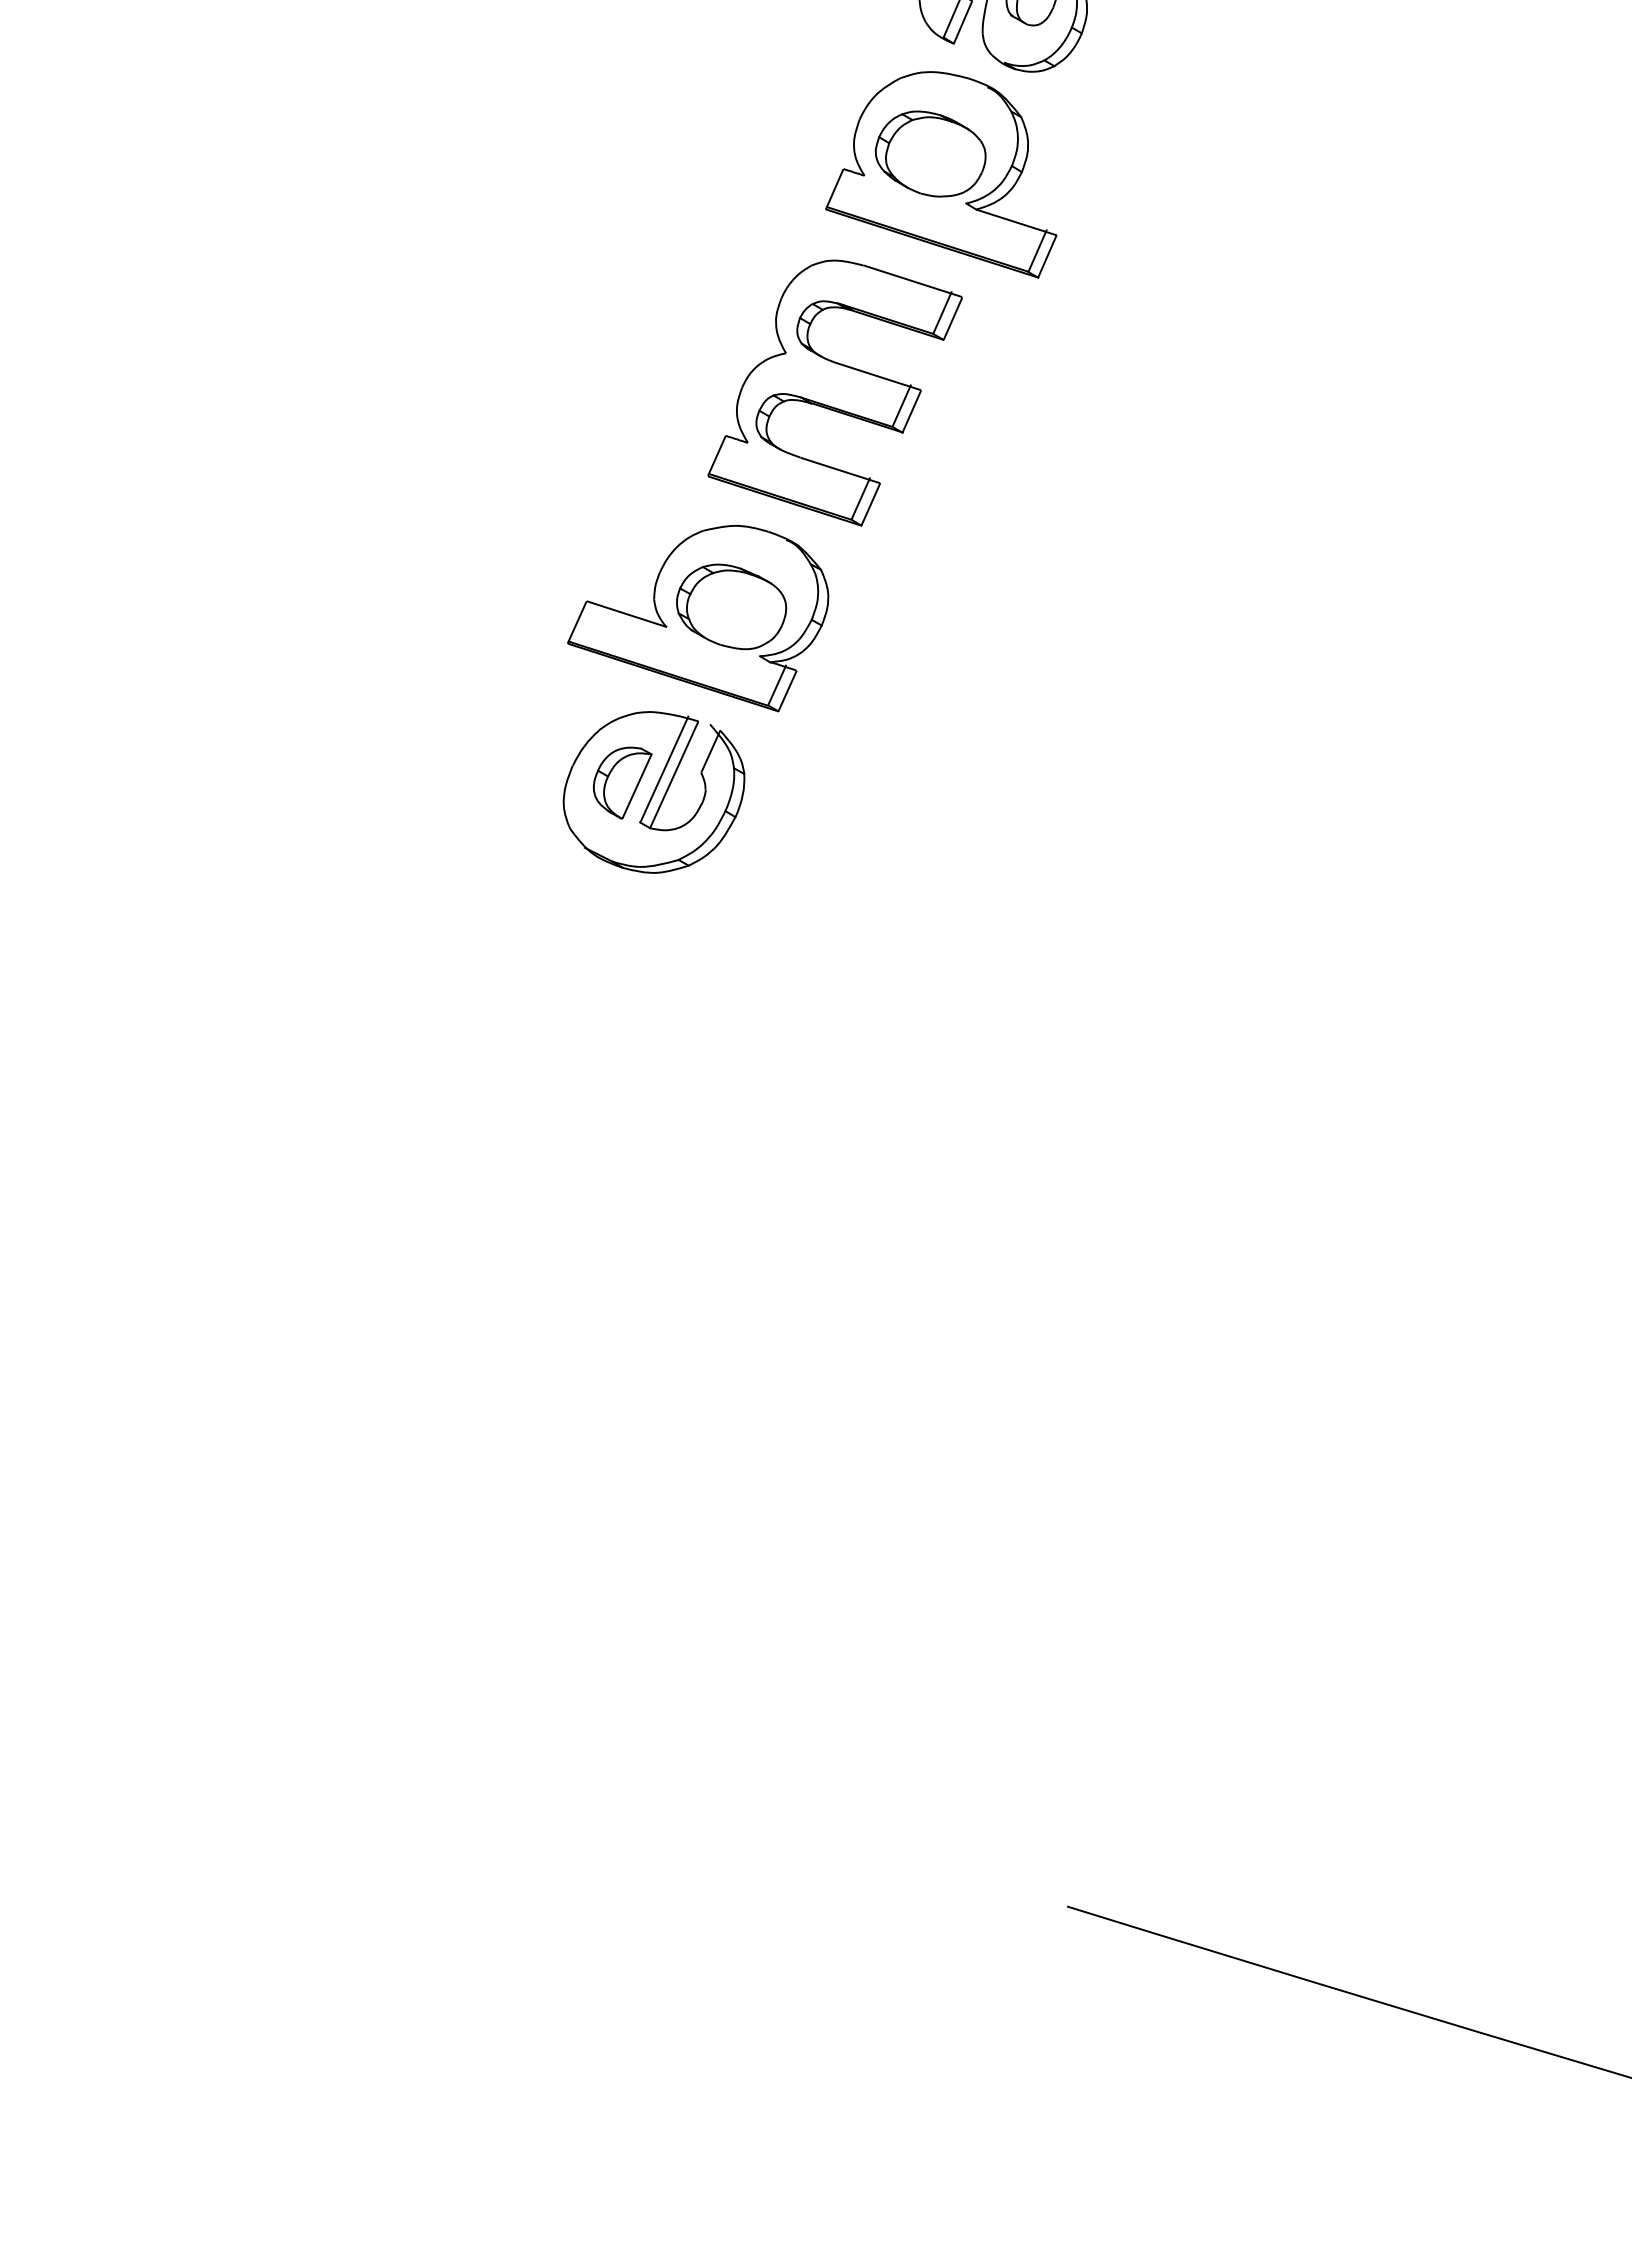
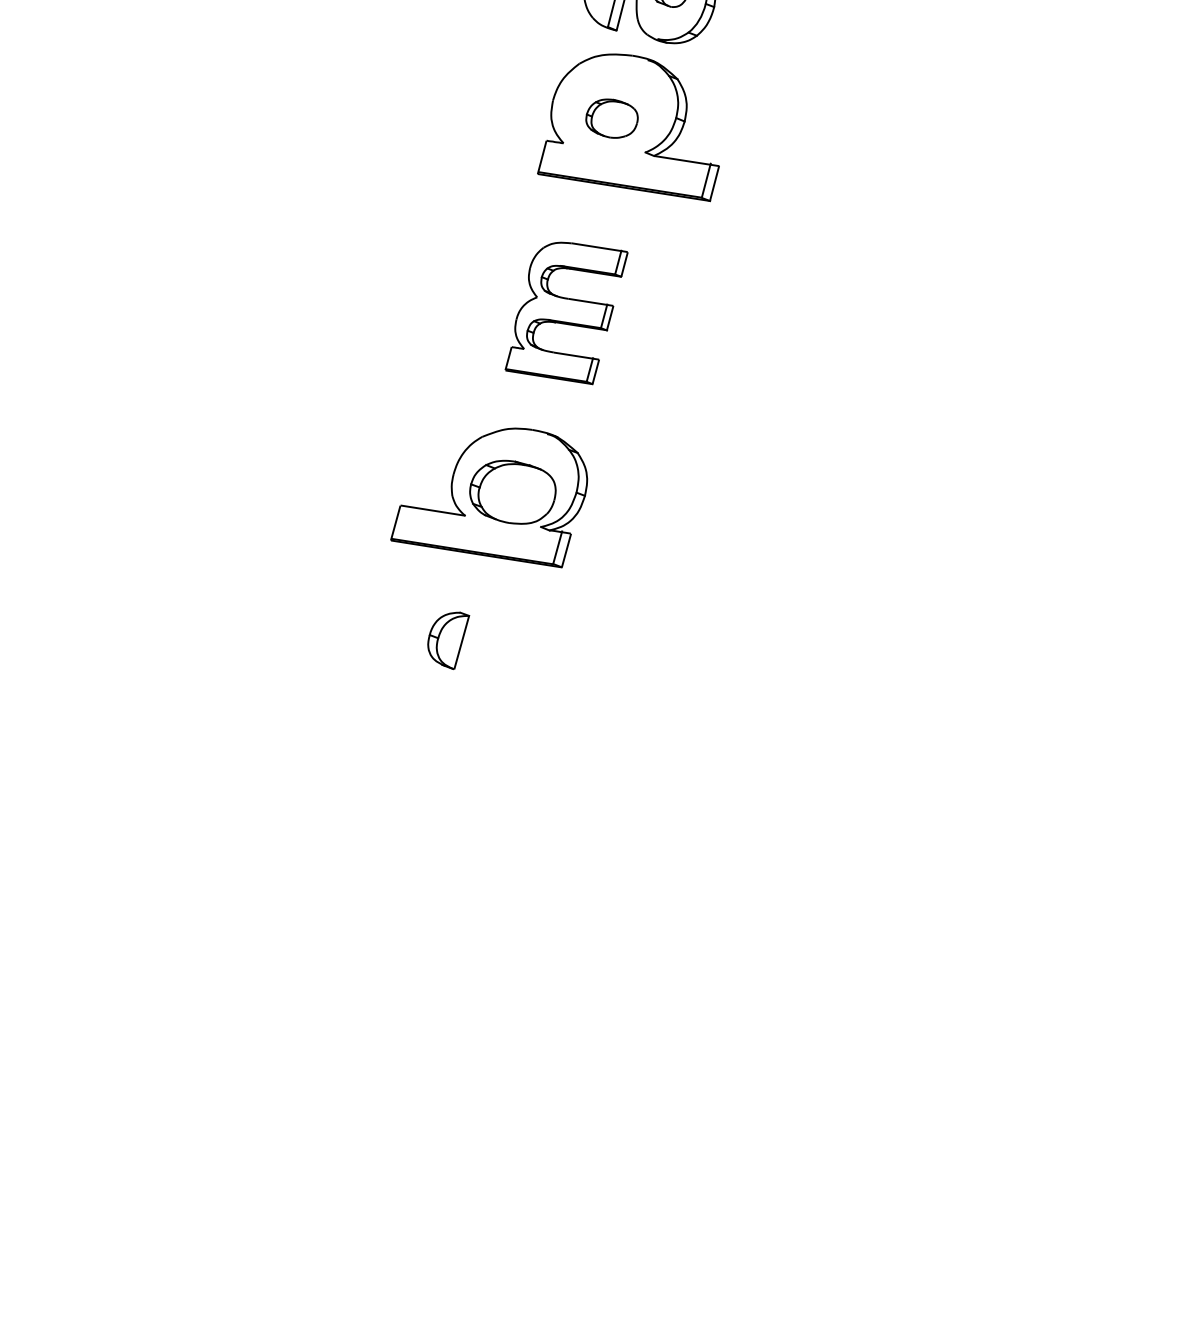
part: (930, 153) -> (611, 118), size x0.6
part: (834, 392) -> (566, 314), size x0.7
part: (653, 792) -> (475, 645), removed

